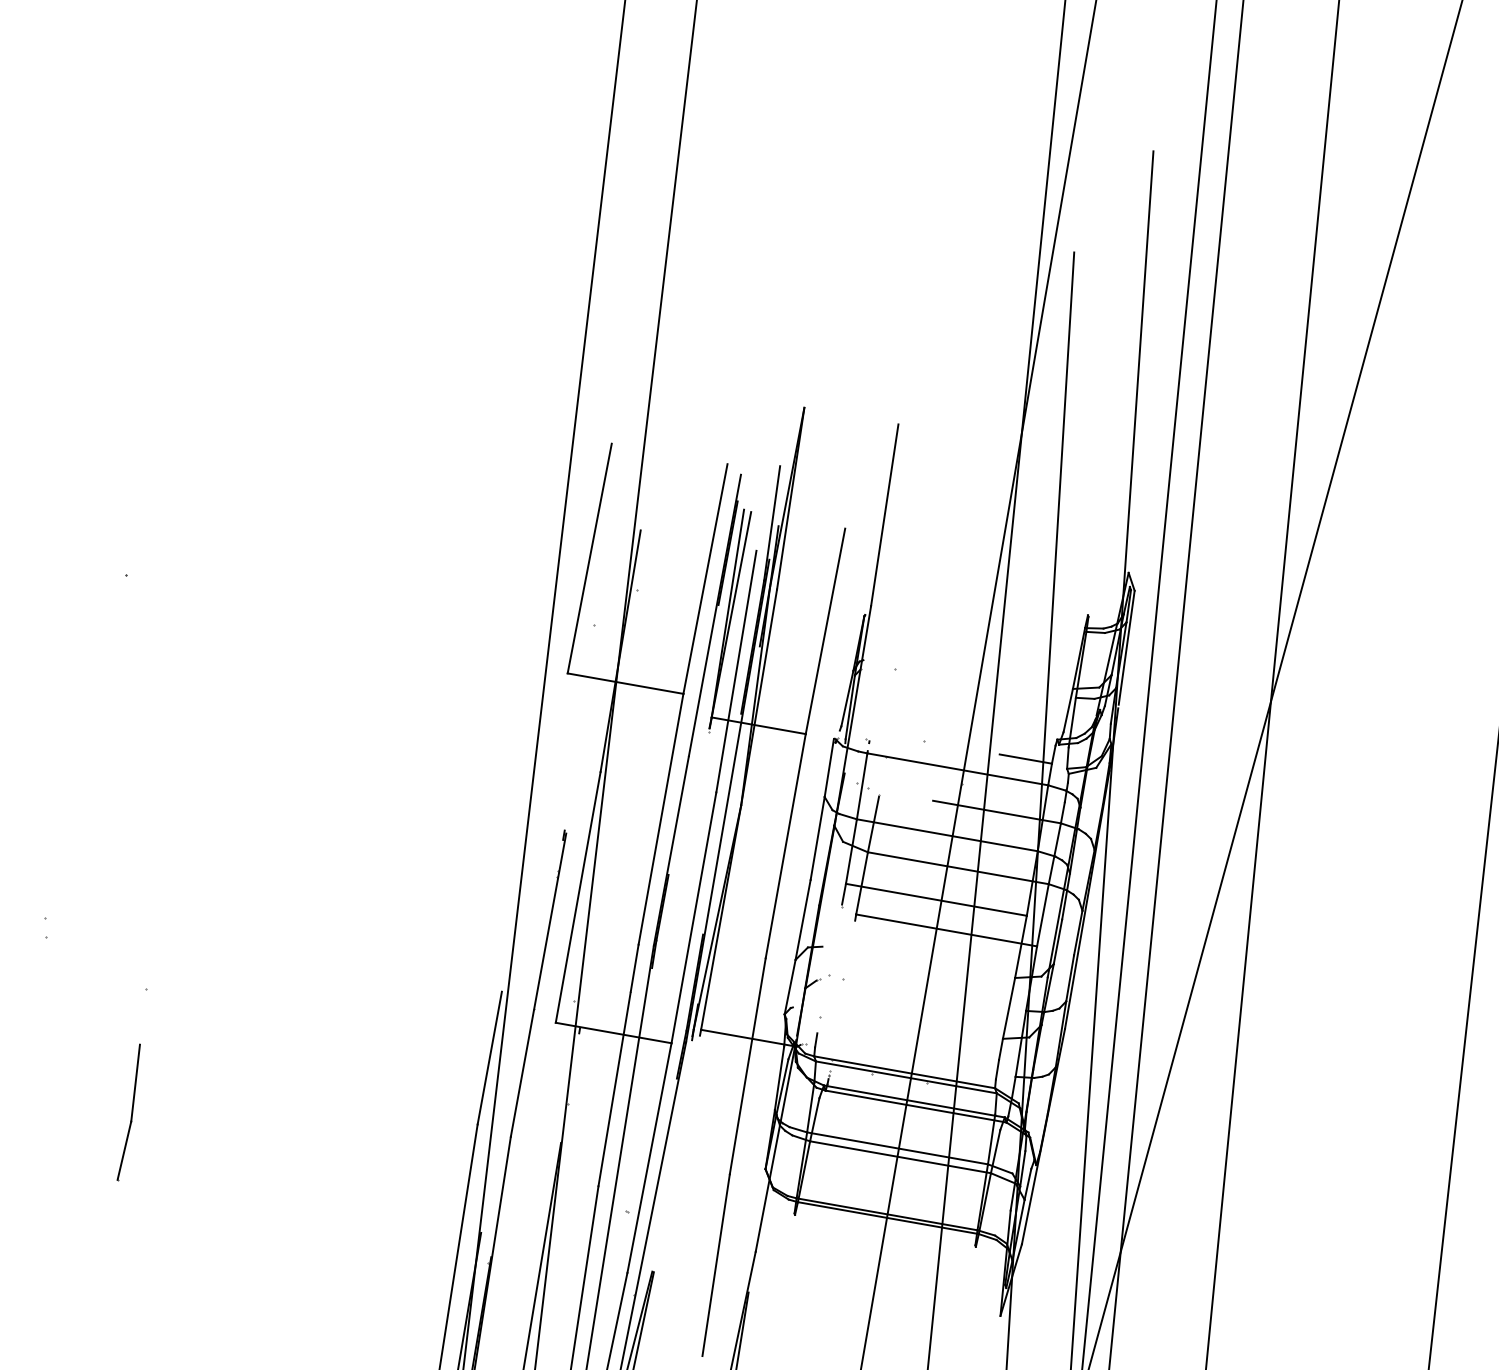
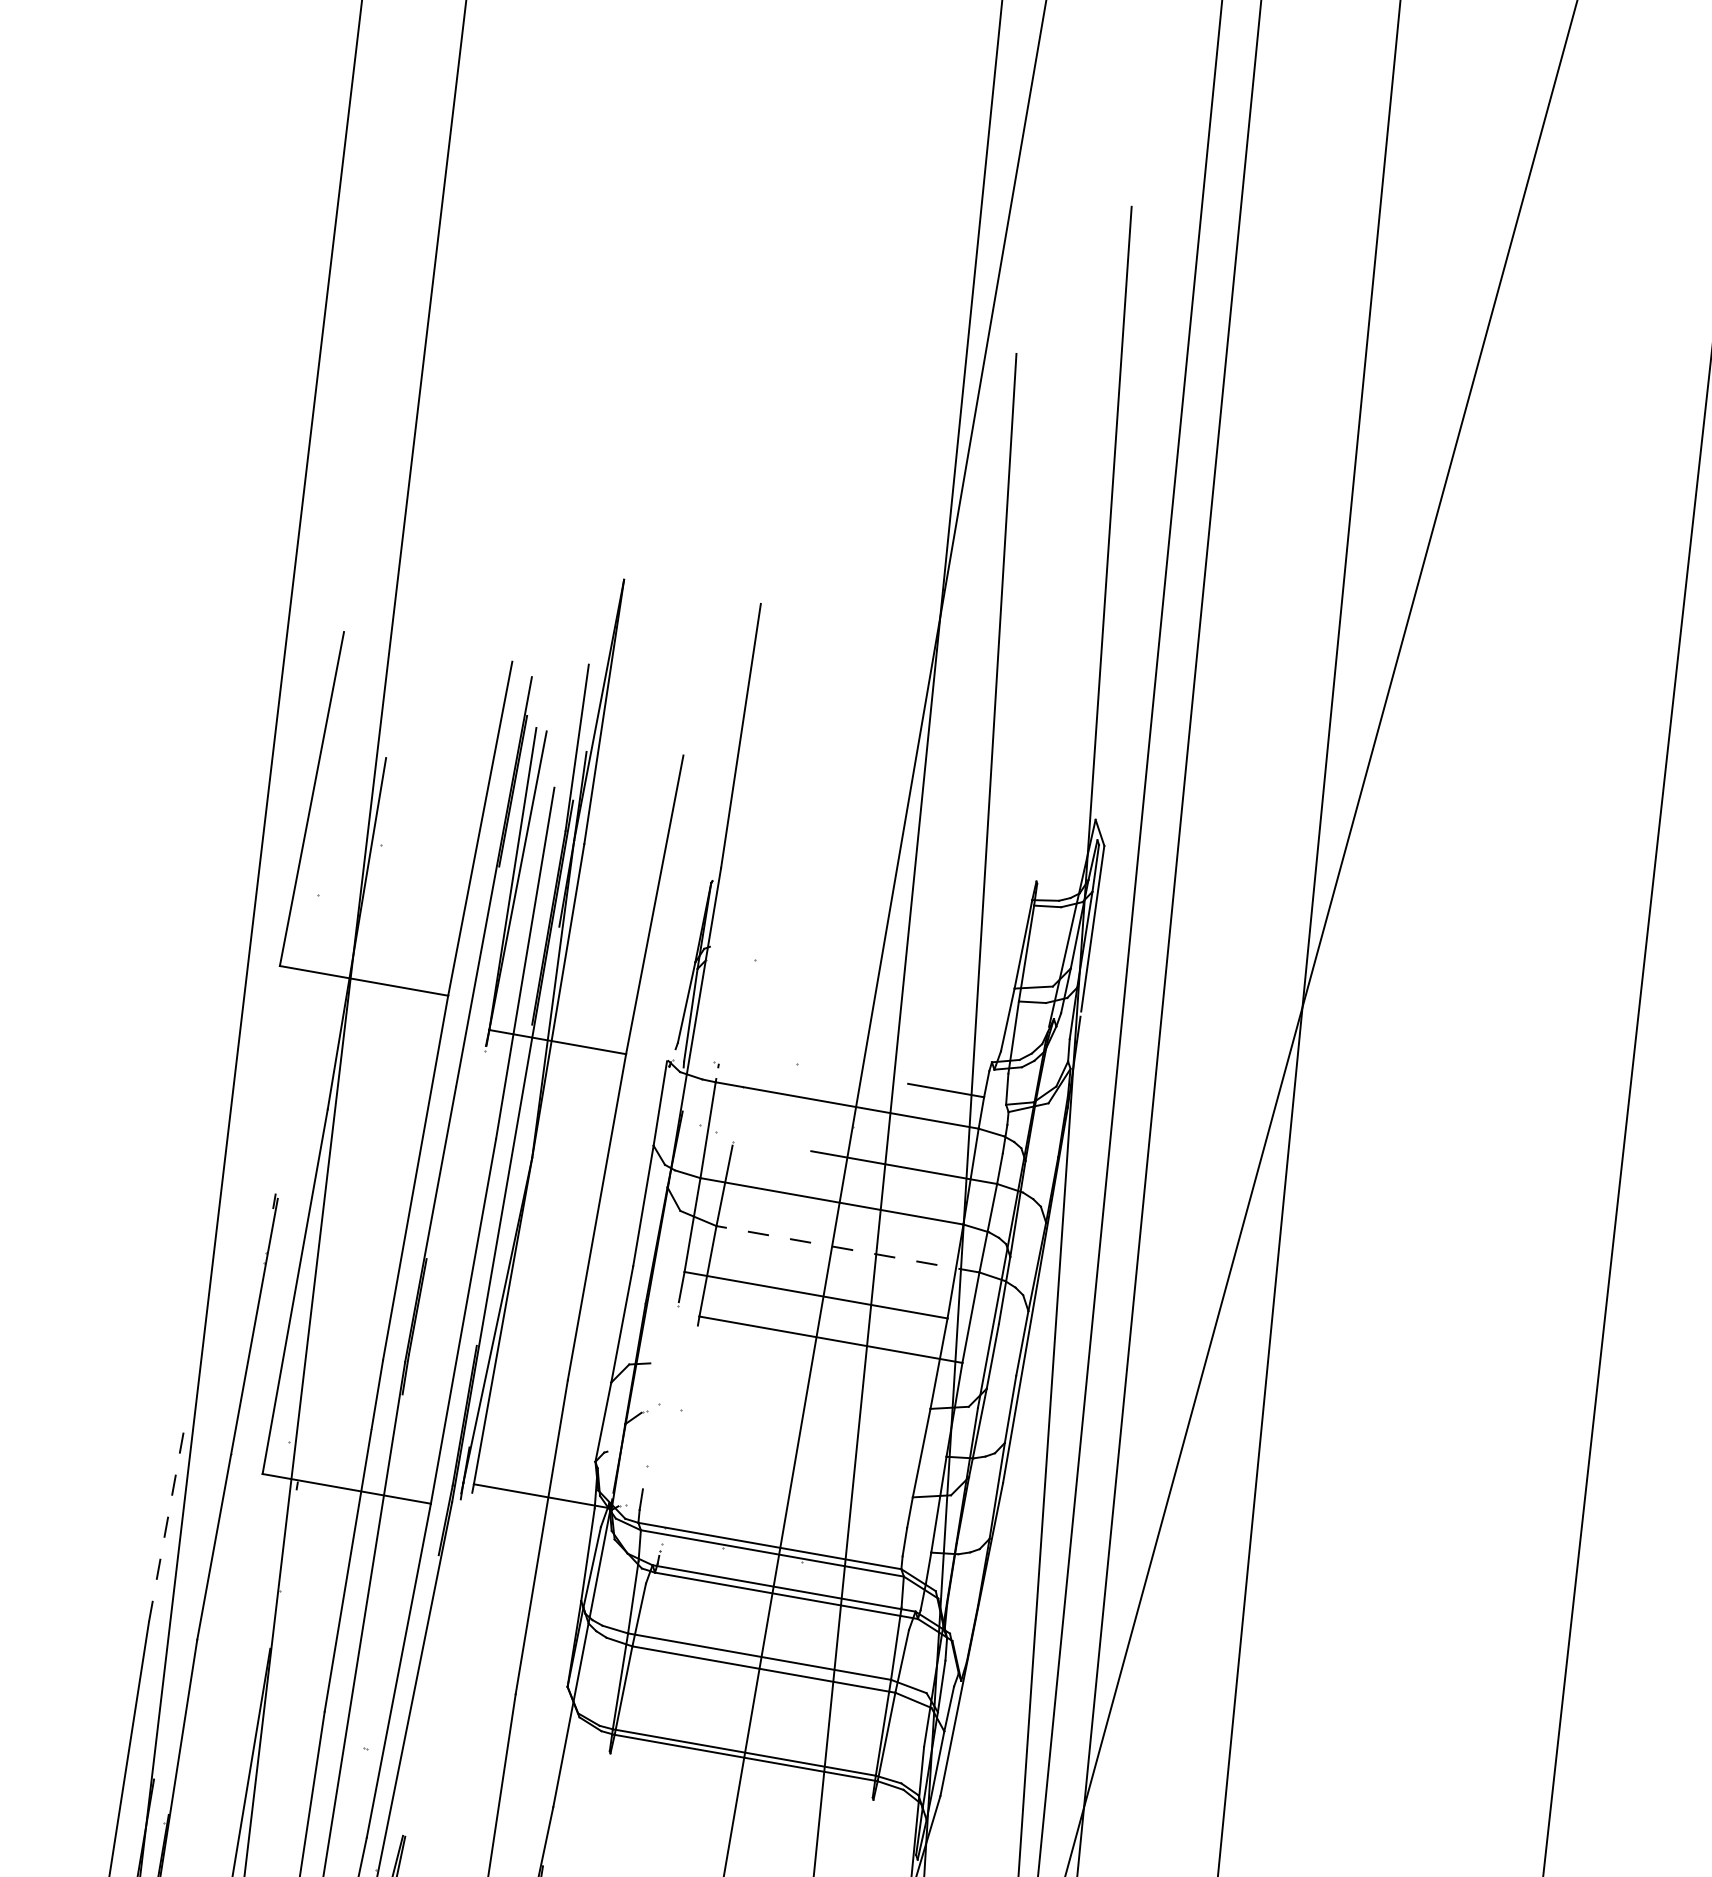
line: (958, 868) -> (848, 1249), solid -> dashed
line: (489, 1057) -> (166, 1524), solid -> dashed

